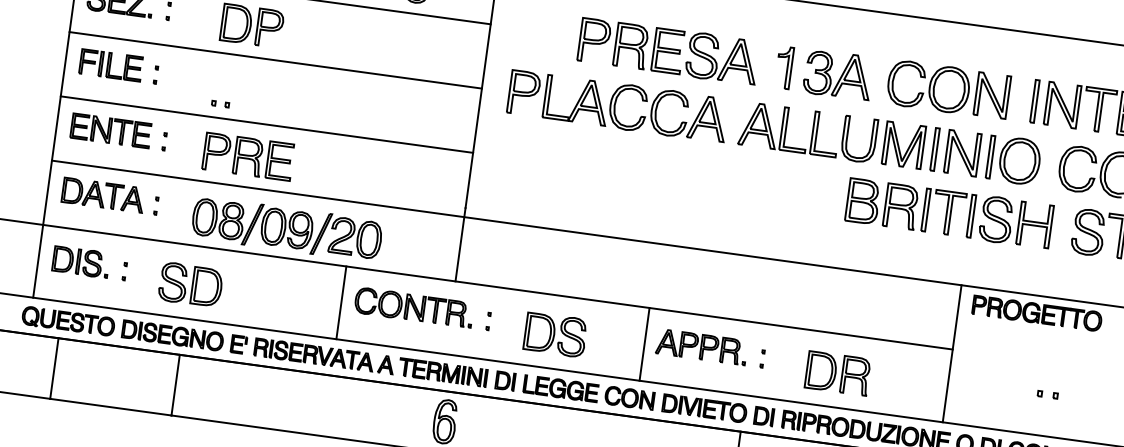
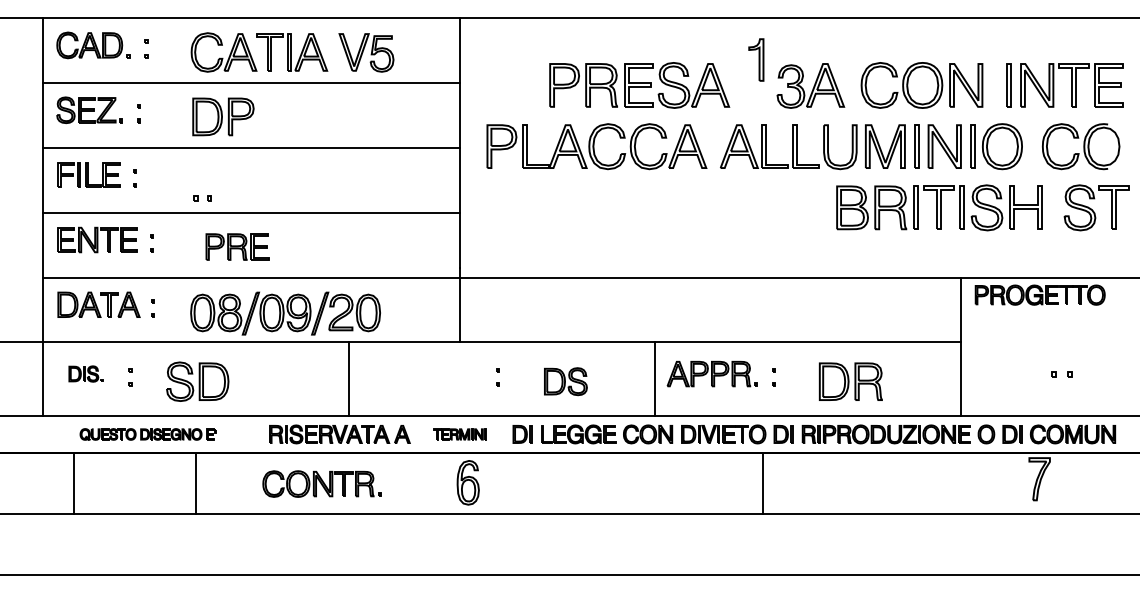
part: (784, 67) -> (756, 59), moved
part: (248, 156) -> (237, 246), size x0.7
part: (80, 261) -> (85, 373), size x0.6
part: (413, 307) -> (321, 483), moved
part: (133, 330) -> (147, 434), size x0.6
part: (555, 334) -> (565, 381), size x0.7
part: (442, 372) -> (459, 434), size x0.6

